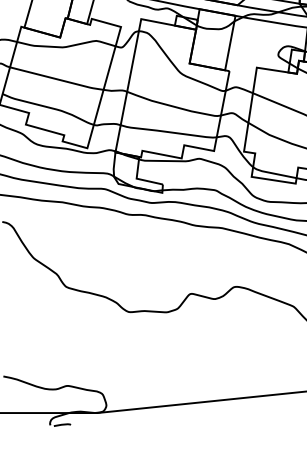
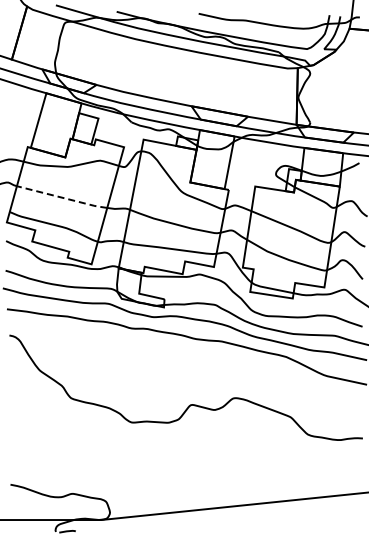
line: (58, 79) -> (63, 197), solid -> dashed

